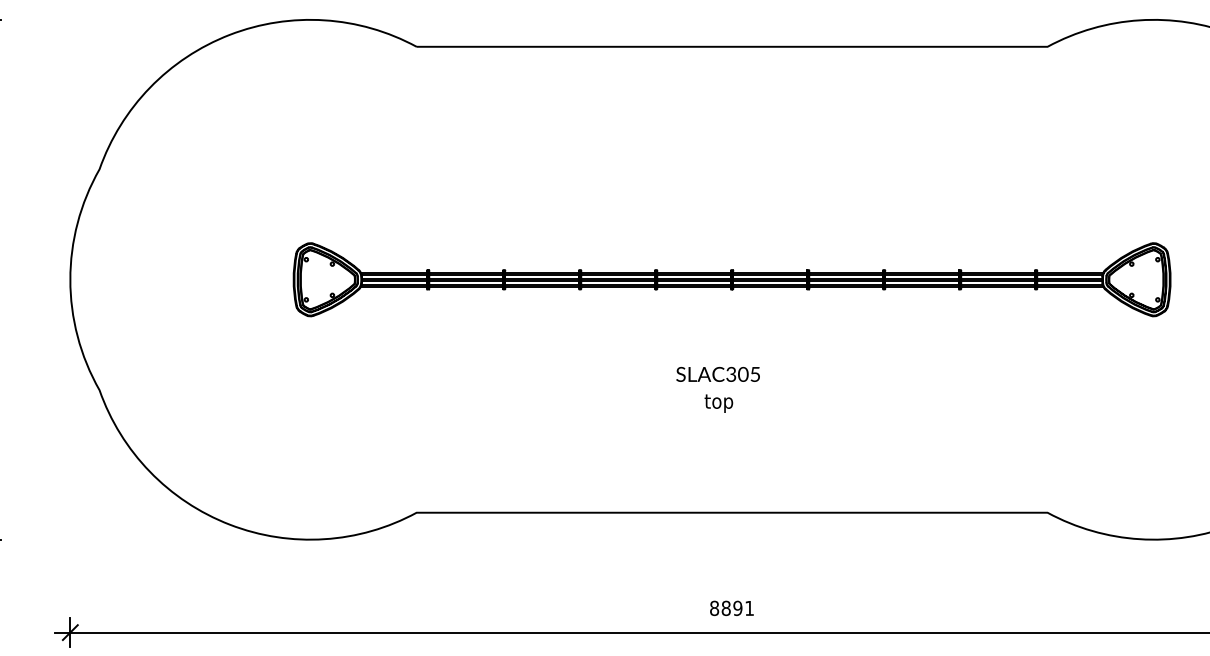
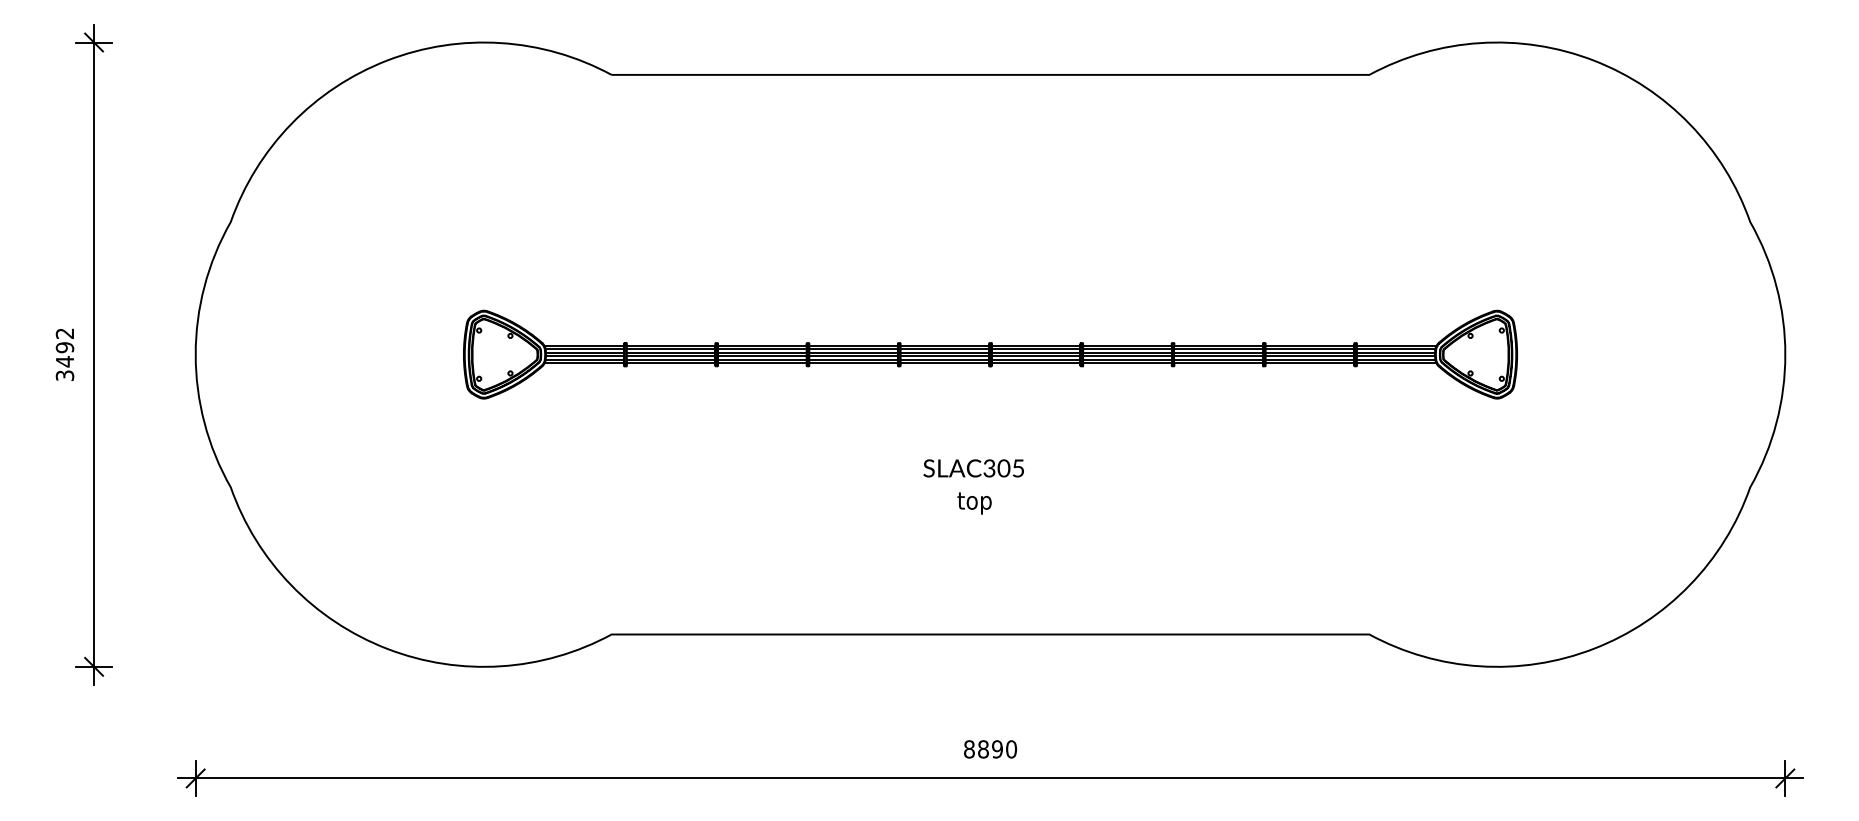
text: (749, 608) -> (1011, 749), 8891 -> 8890

